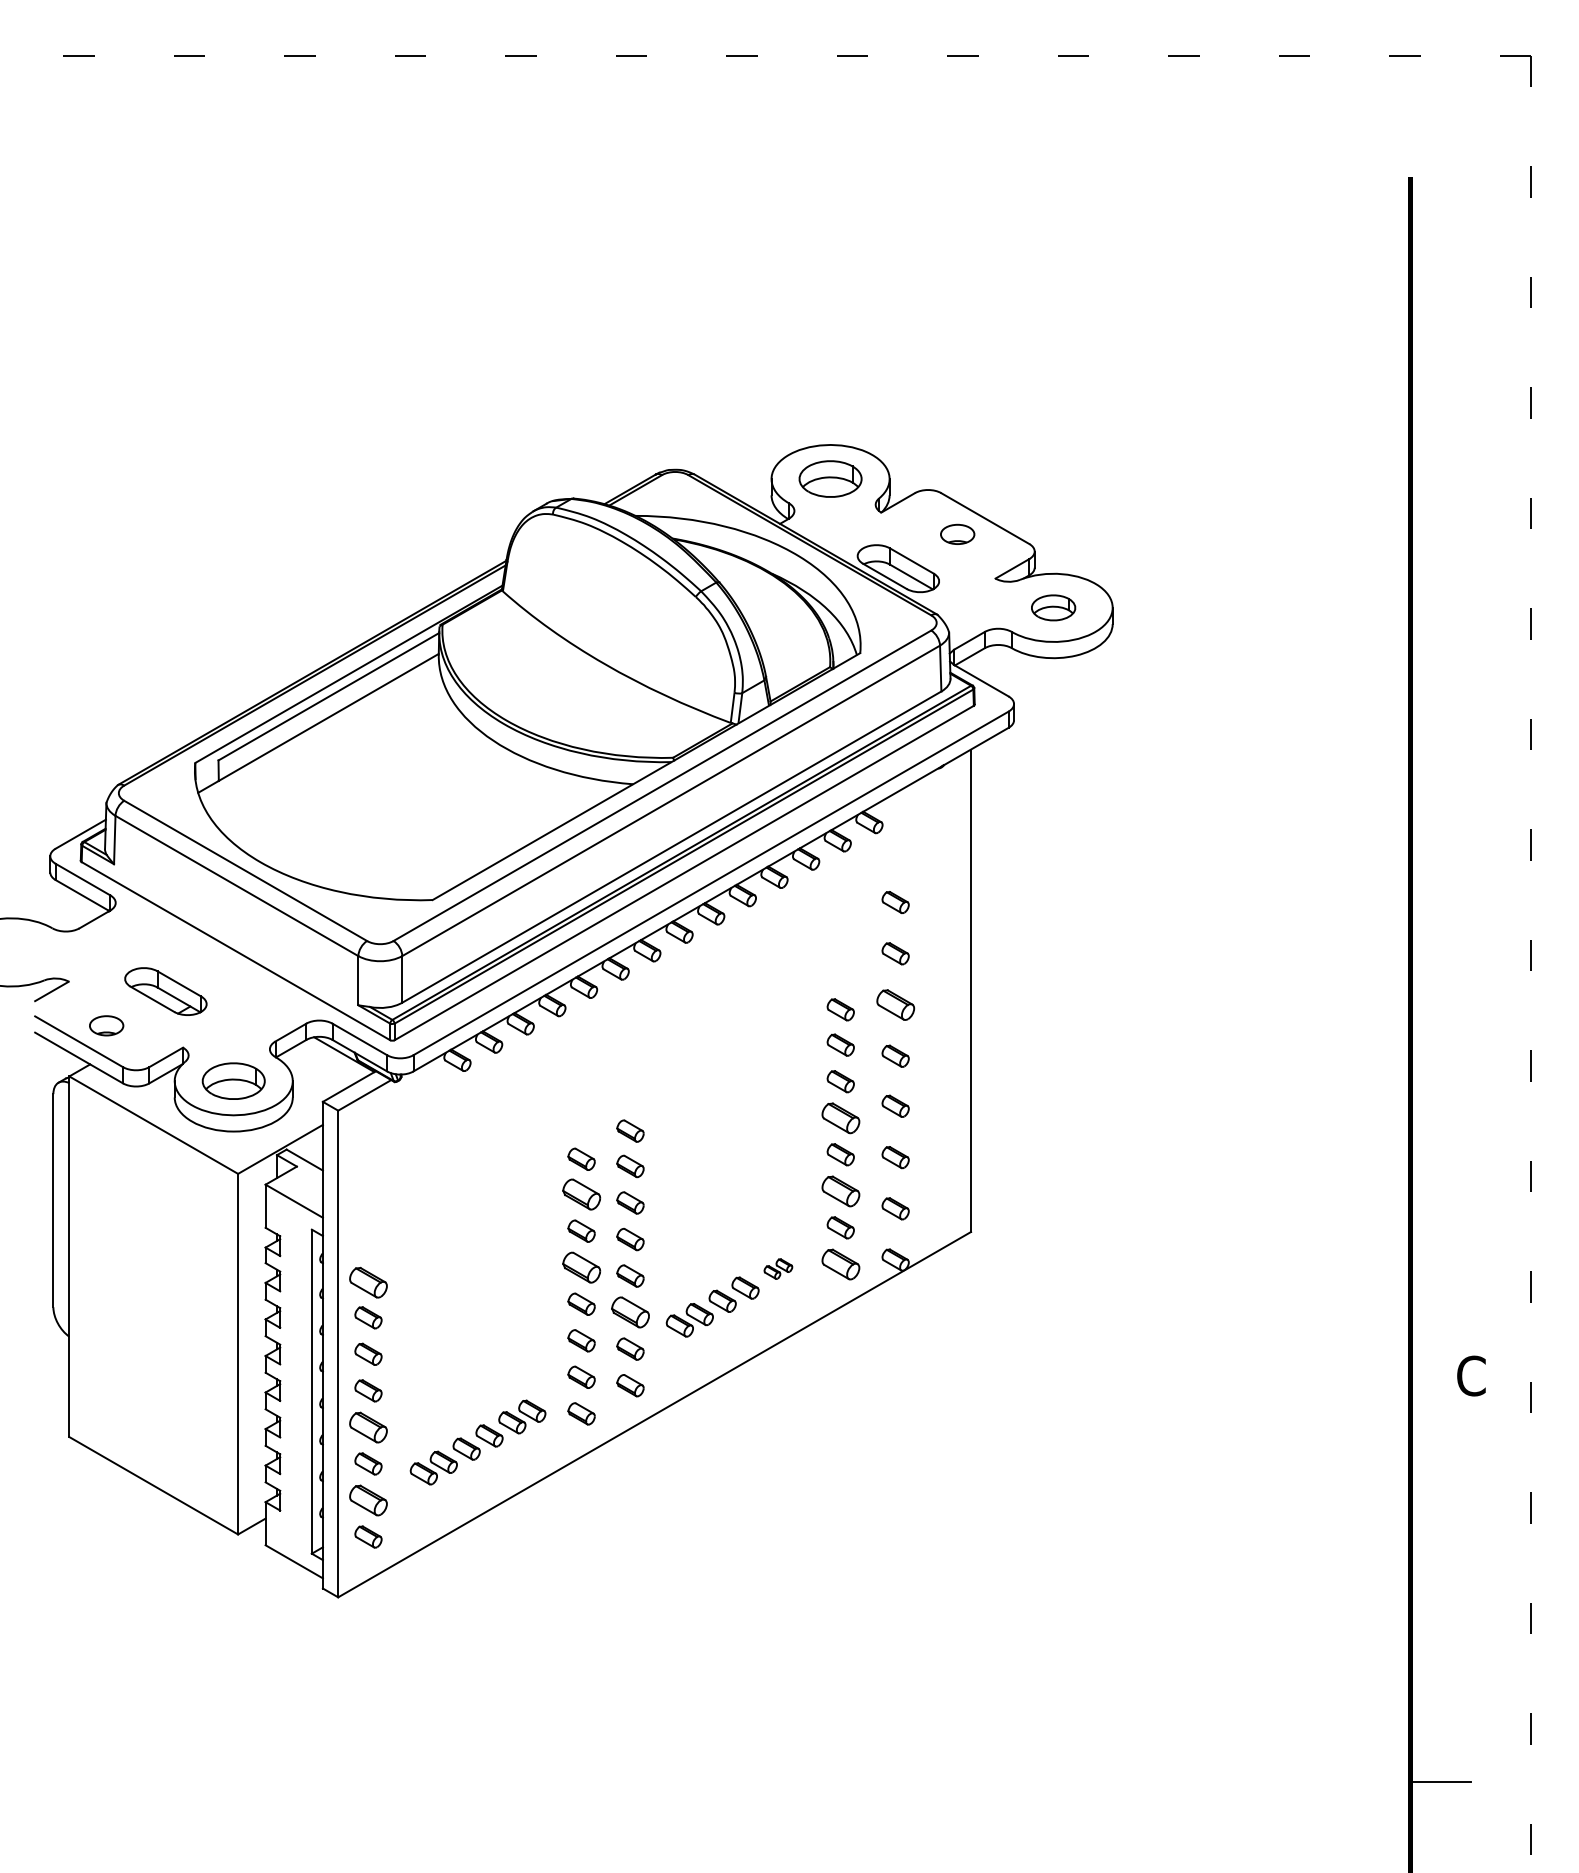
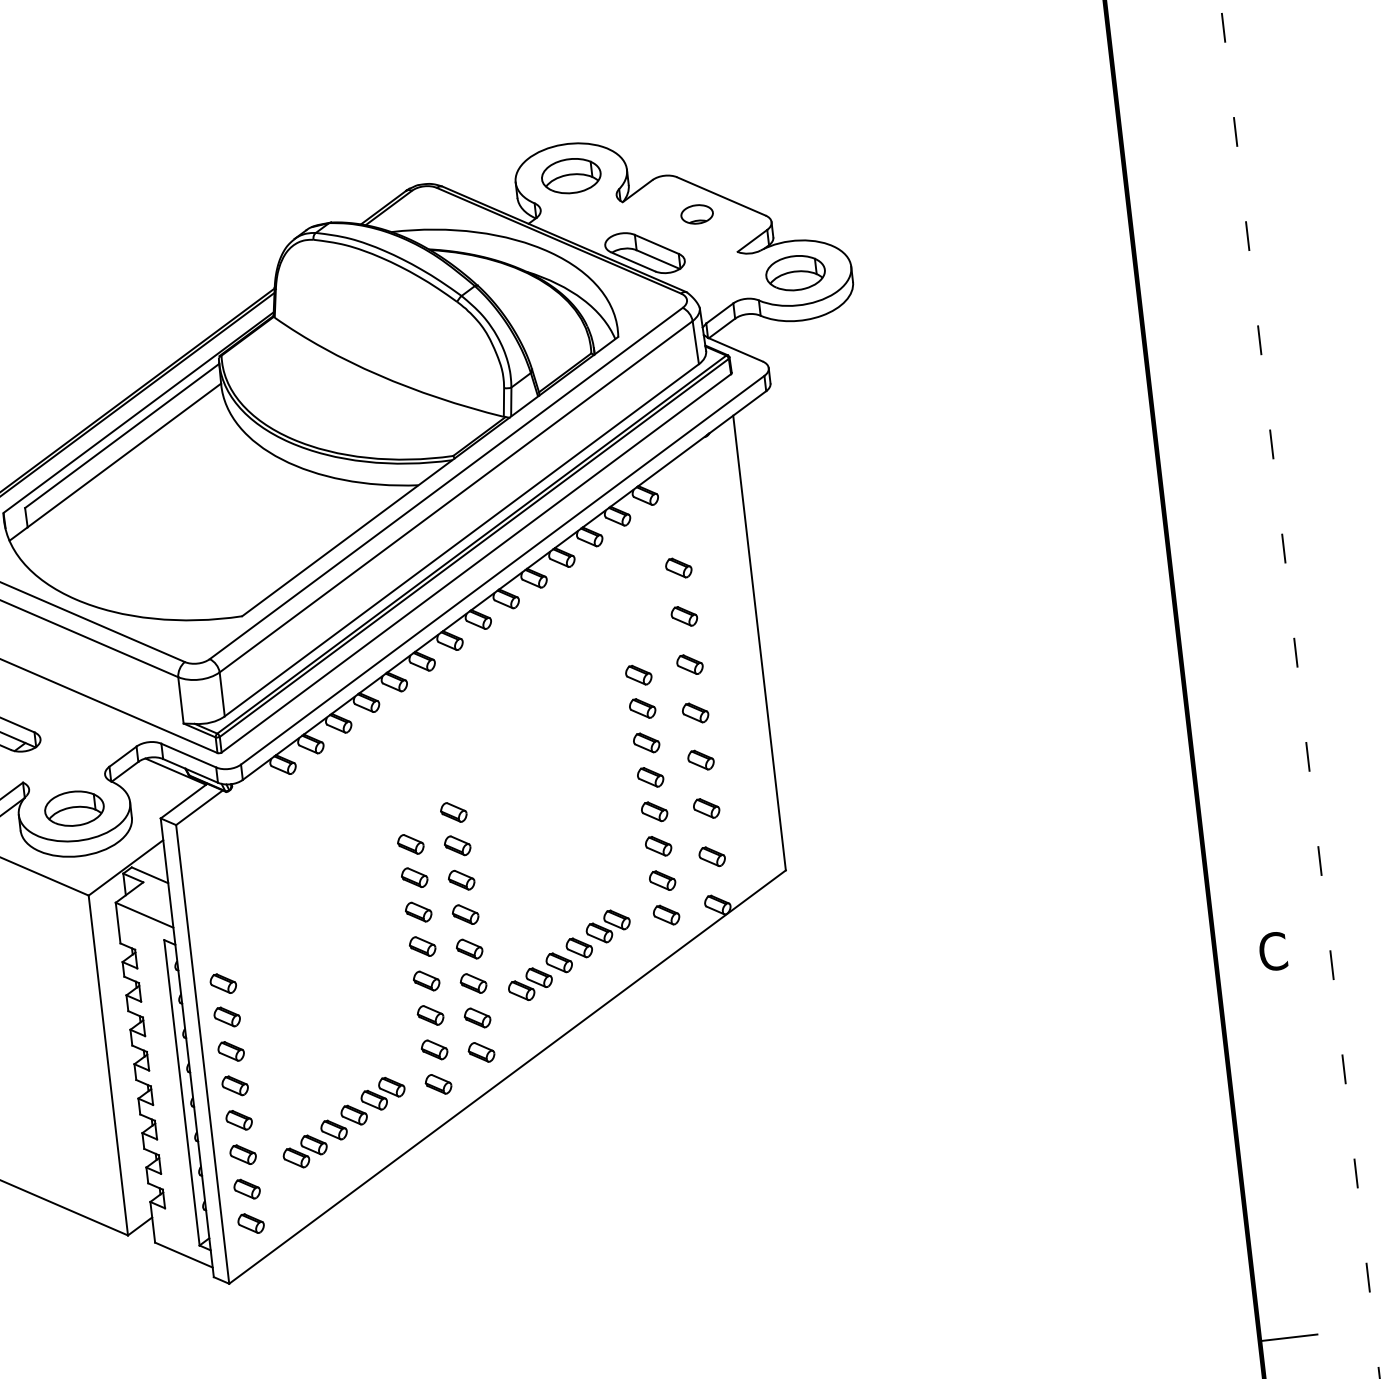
part: (1053, 607) -> (795, 272), size x1.43
part: (895, 1004) -> (689, 664), size x0.71
part: (840, 1117) -> (650, 776), size x0.71
part: (840, 1190) -> (658, 845), size x0.71
part: (581, 1194) -> (414, 877), size x0.71
part: (840, 1263) -> (666, 914), size x0.71
part: (581, 1267) -> (422, 946), size x0.71
part: (778, 1268) -> (608, 925), size x1.67
part: (368, 1281) -> (223, 982), size x0.71
part: (630, 1312) -> (473, 983), size x0.71
part: (368, 1426) -> (239, 1119), size x0.71
part: (368, 1500) -> (247, 1189), size x0.71

